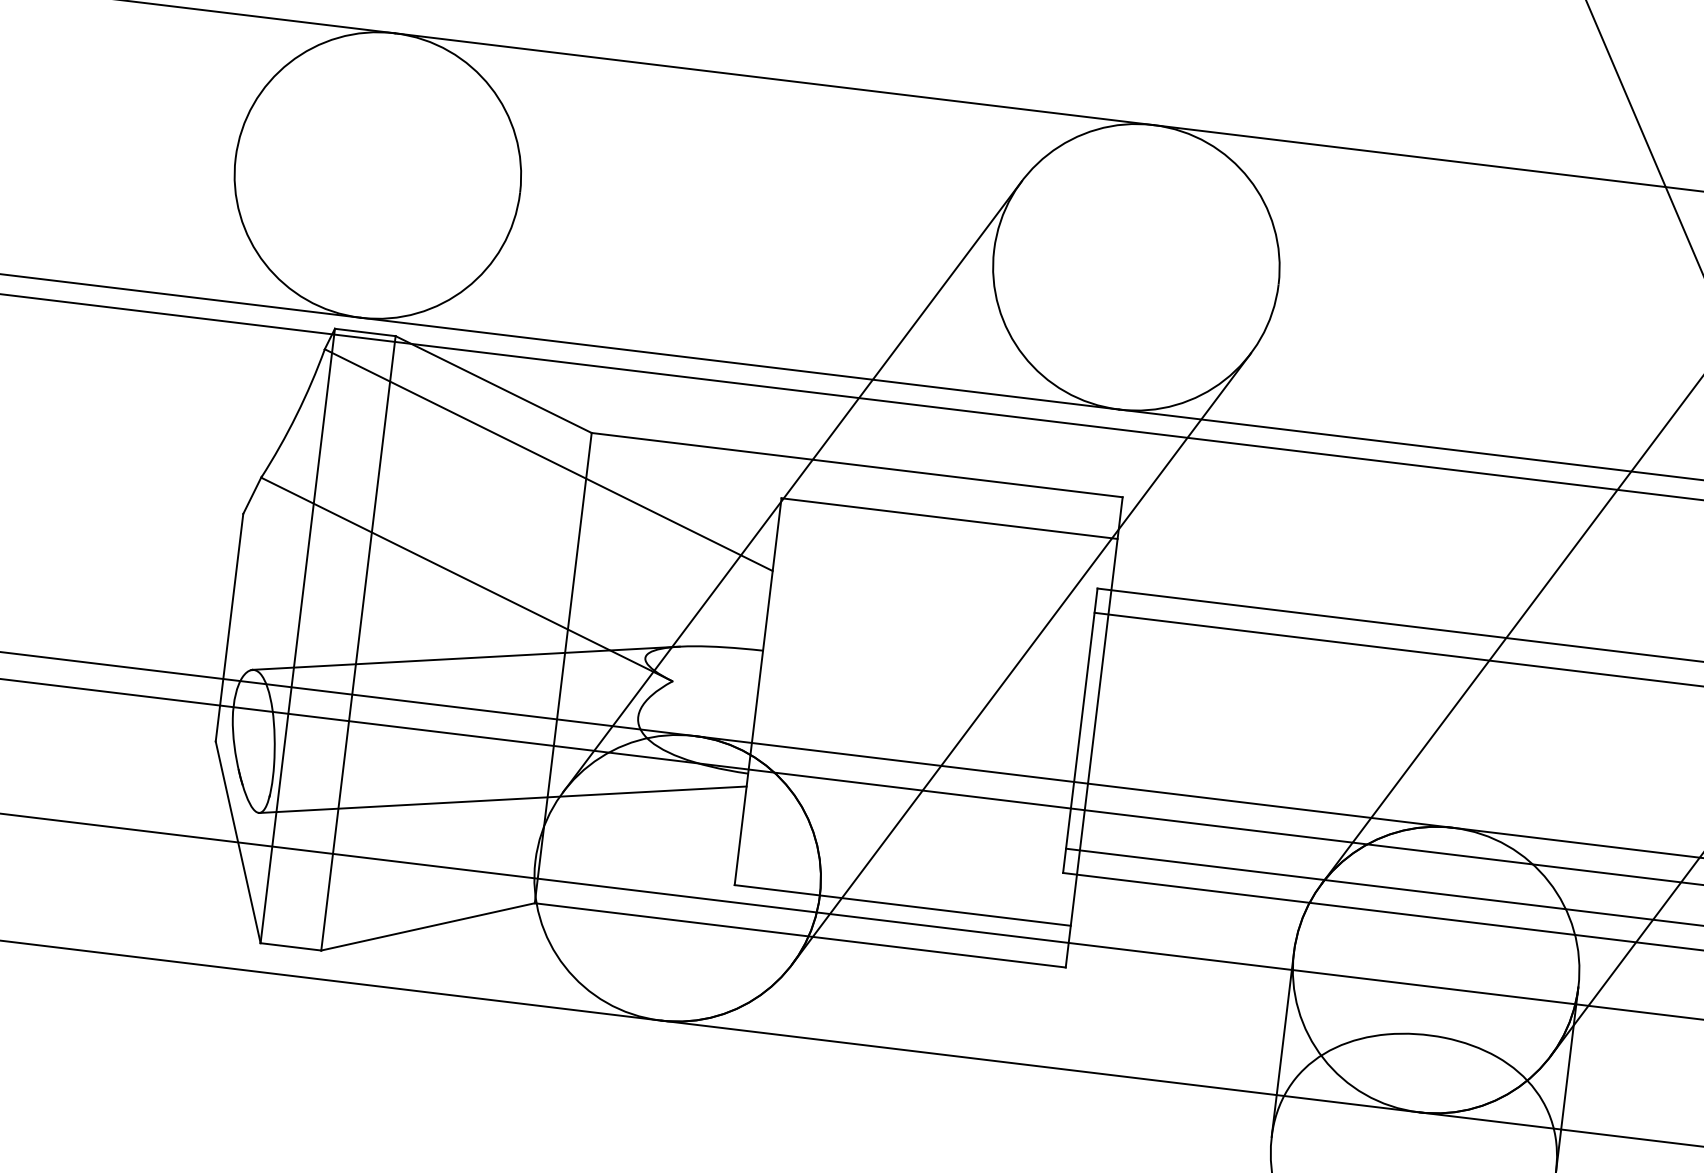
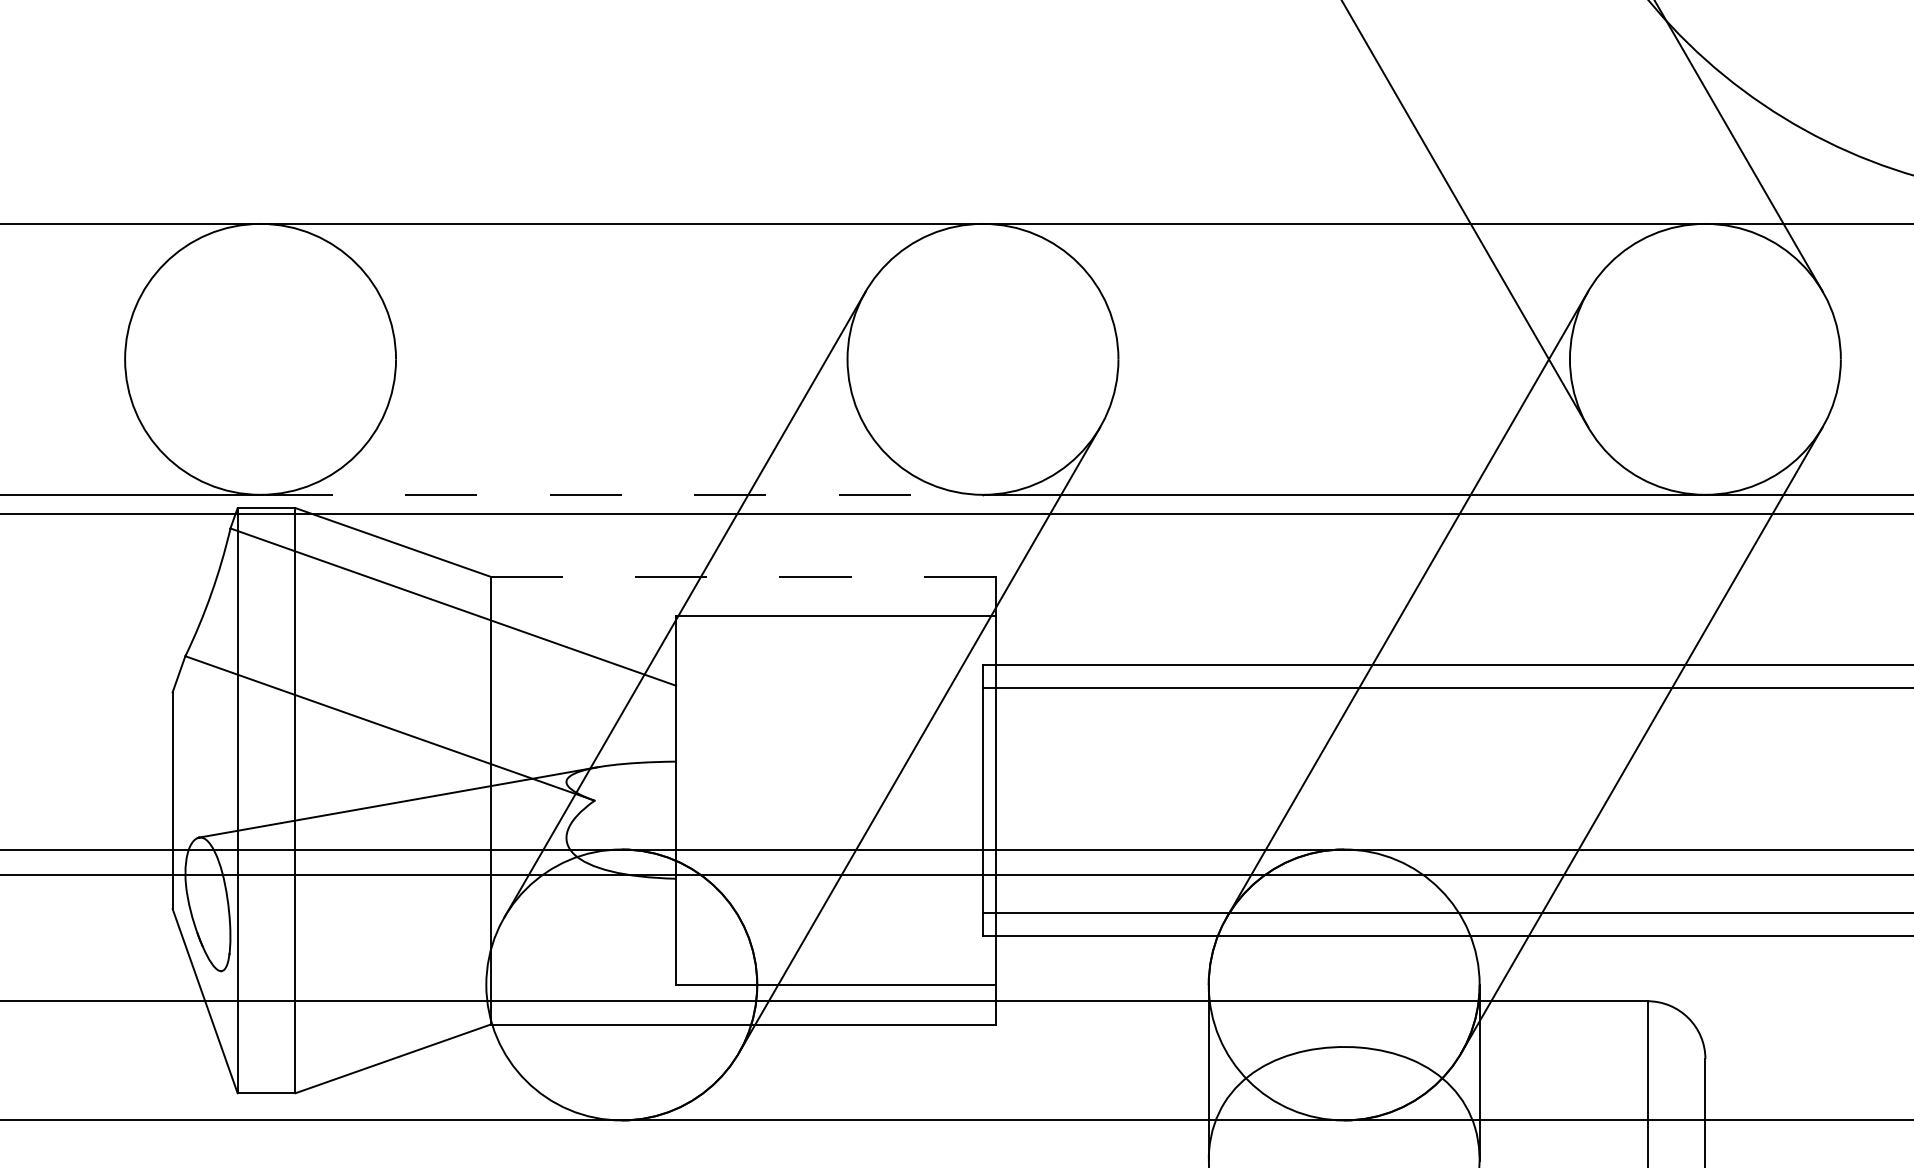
line: (740, 363) -> (622, 494), solid -> dashed
line: (857, 464) -> (743, 576), solid -> dashed
line: (502, 799) -> (448, 930), removed

